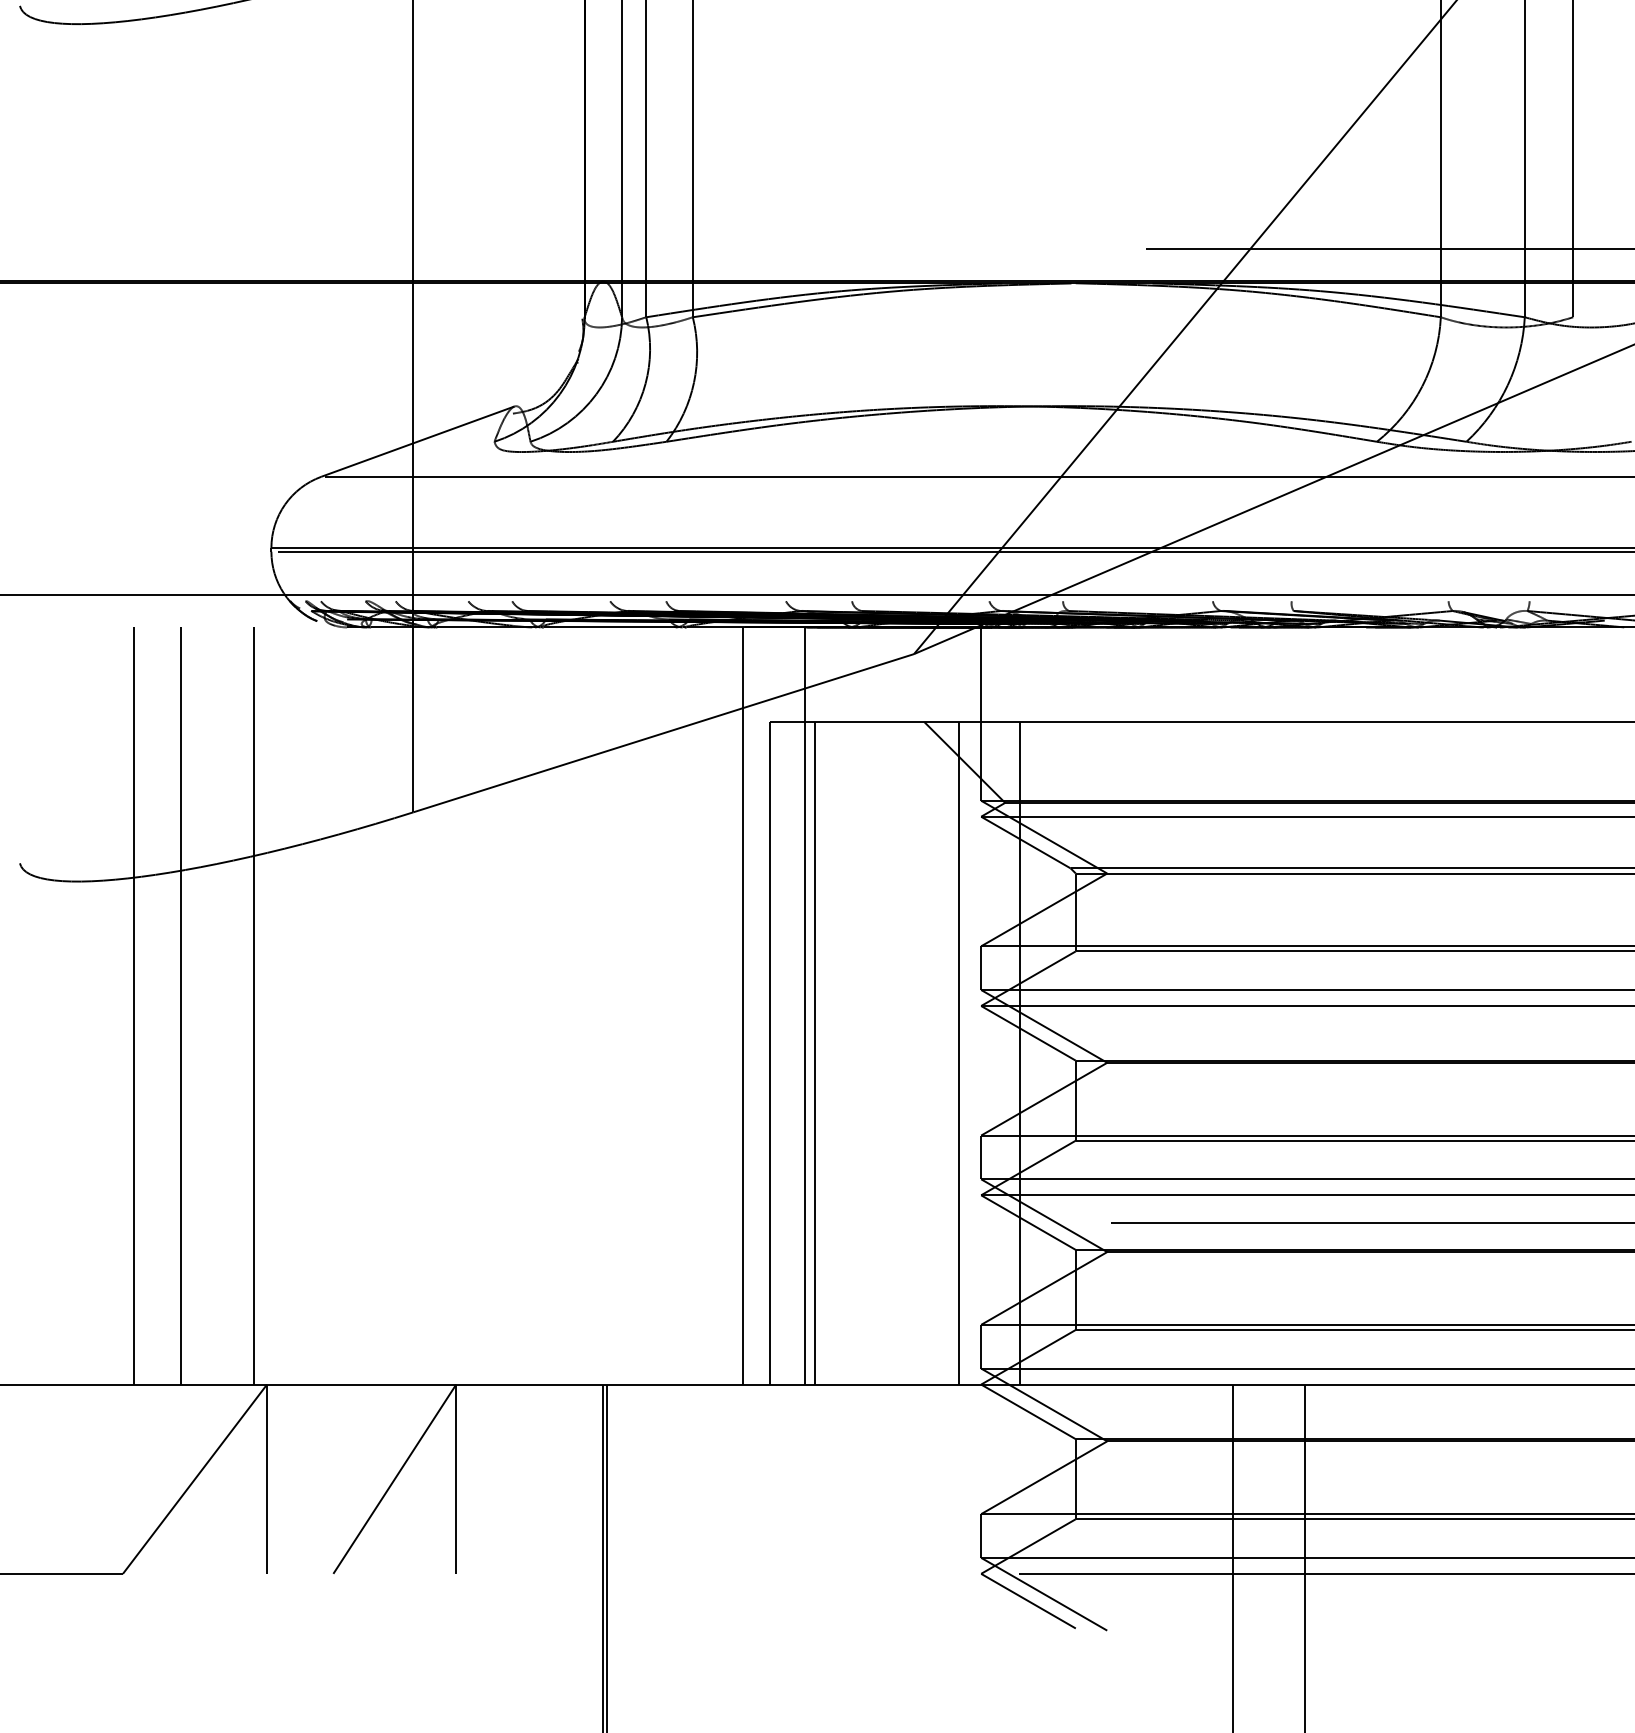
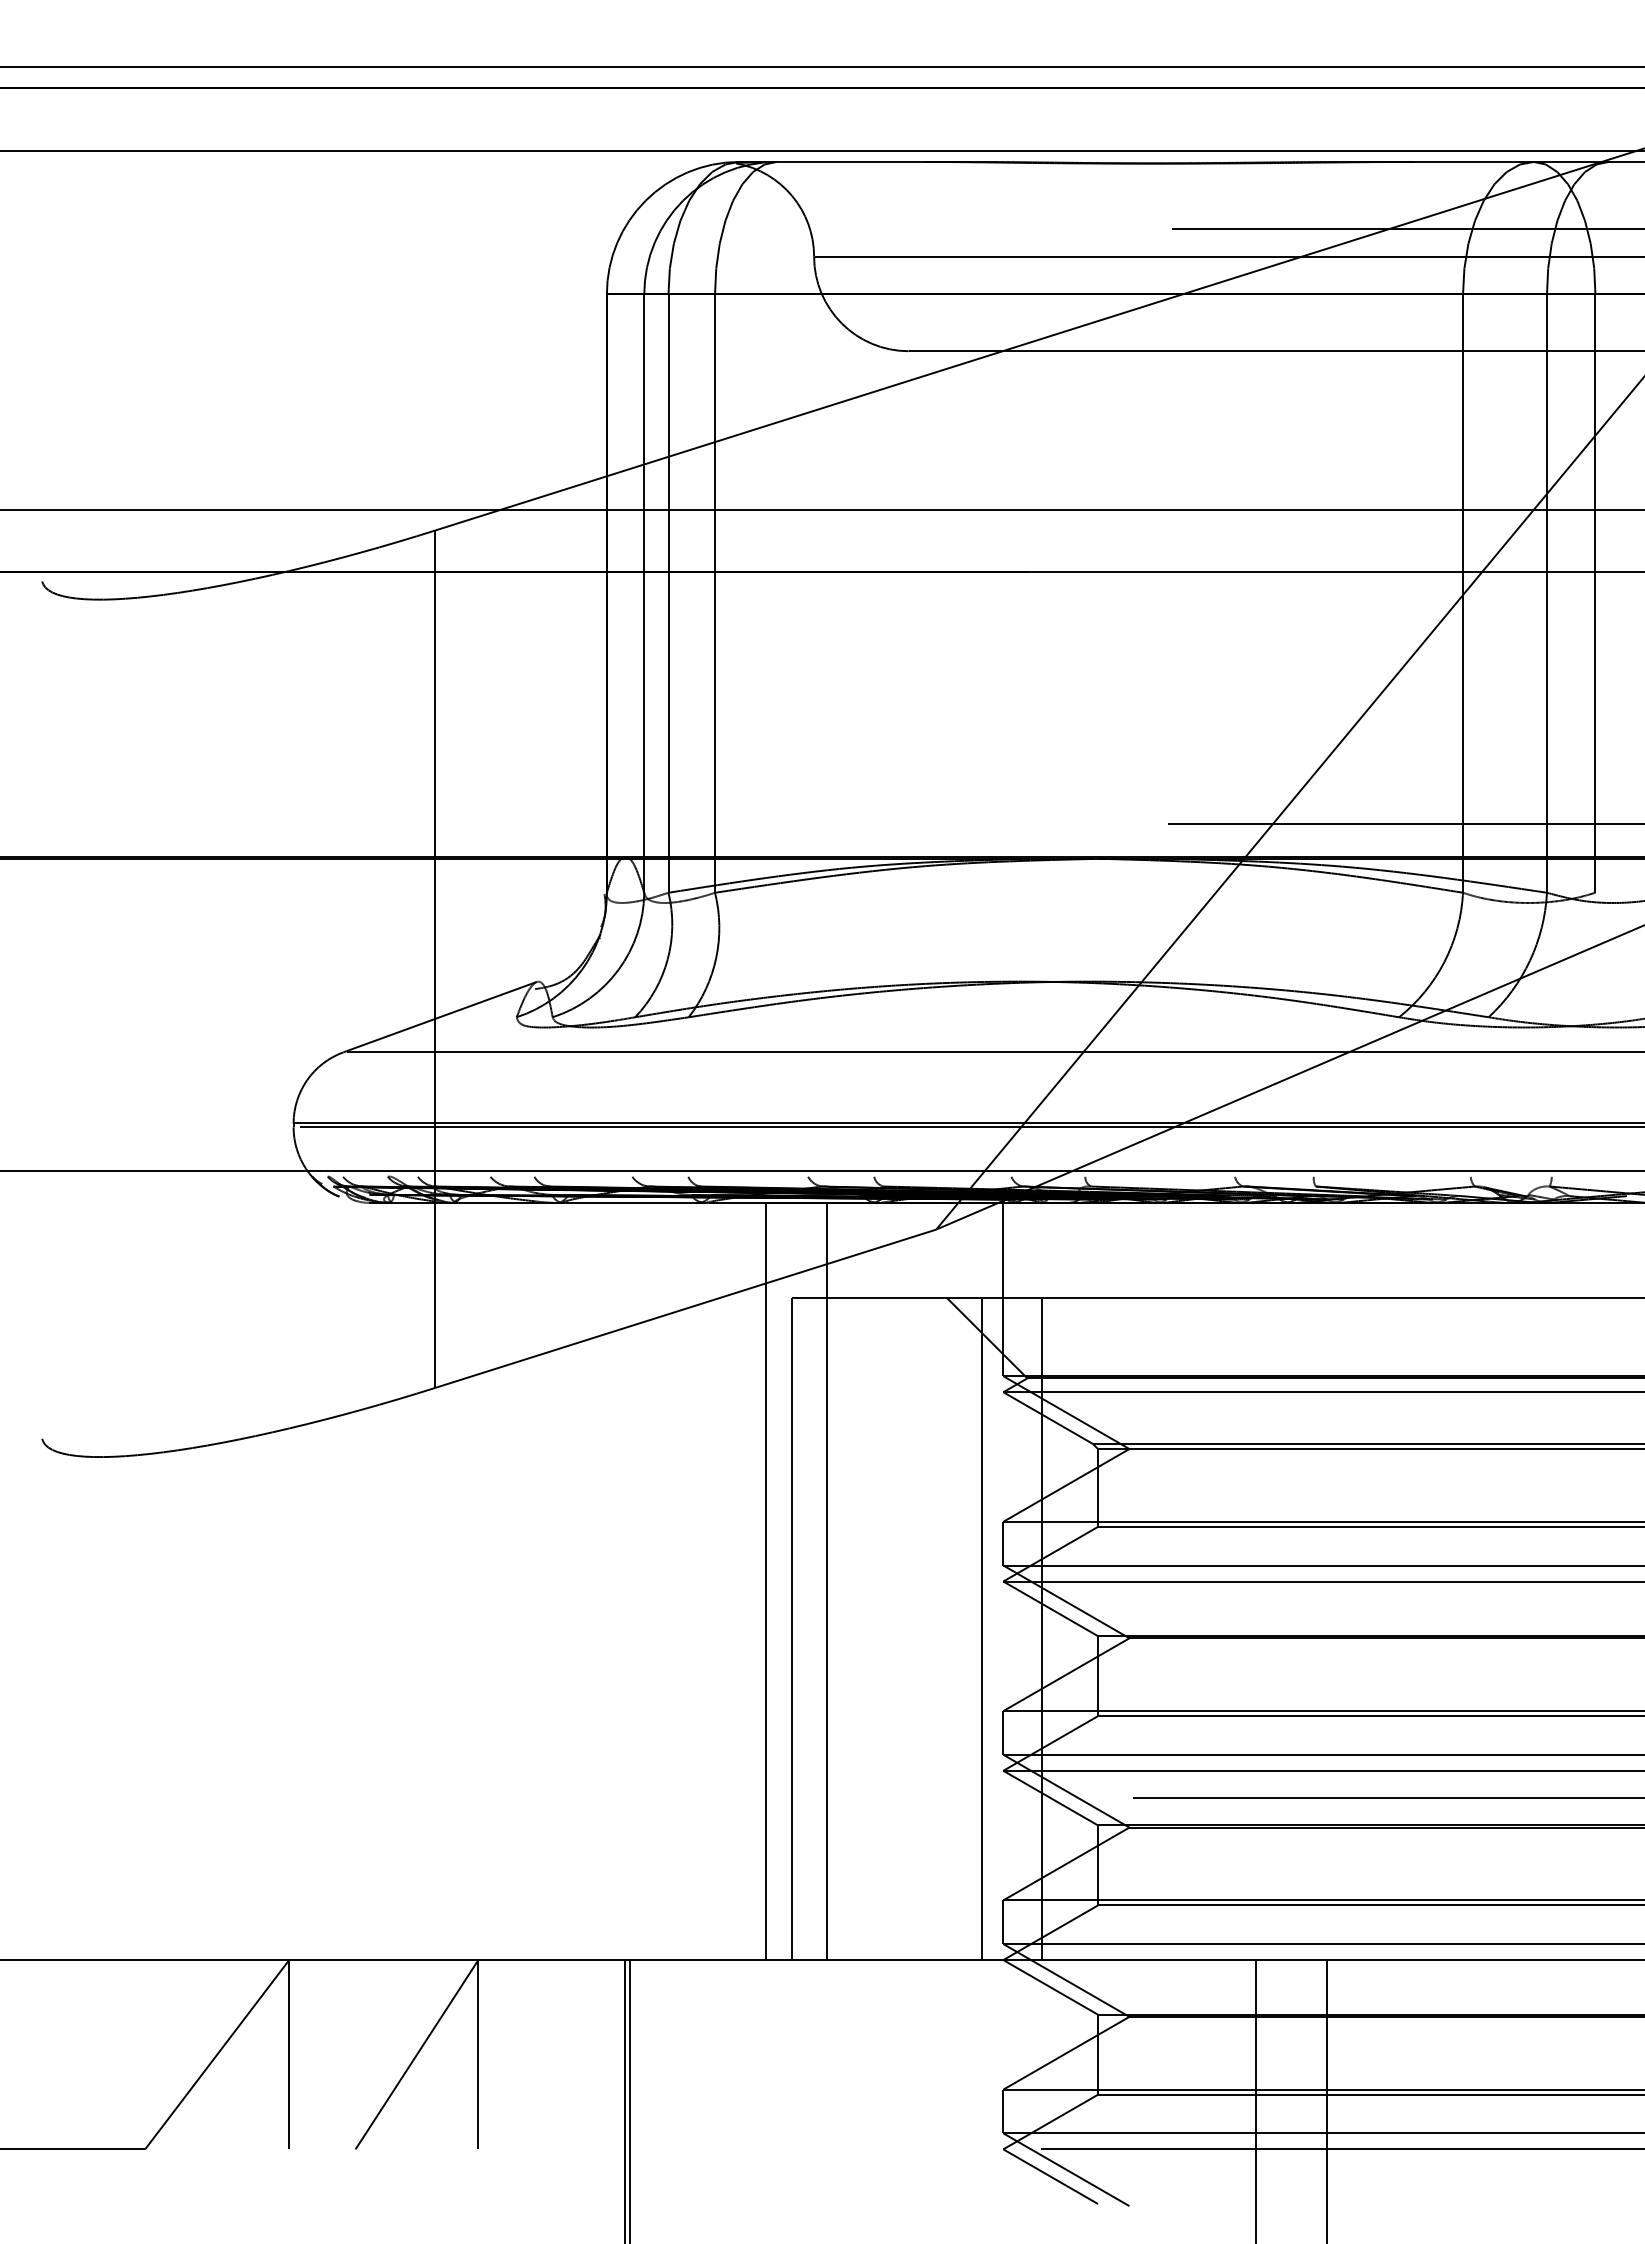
line: (134, 1006) -> (156, 1581), removed
line: (180, 1006) -> (202, 1581), removed
line: (254, 1006) -> (276, 1581), removed
line: (814, 1053) -> (836, 1628), removed

